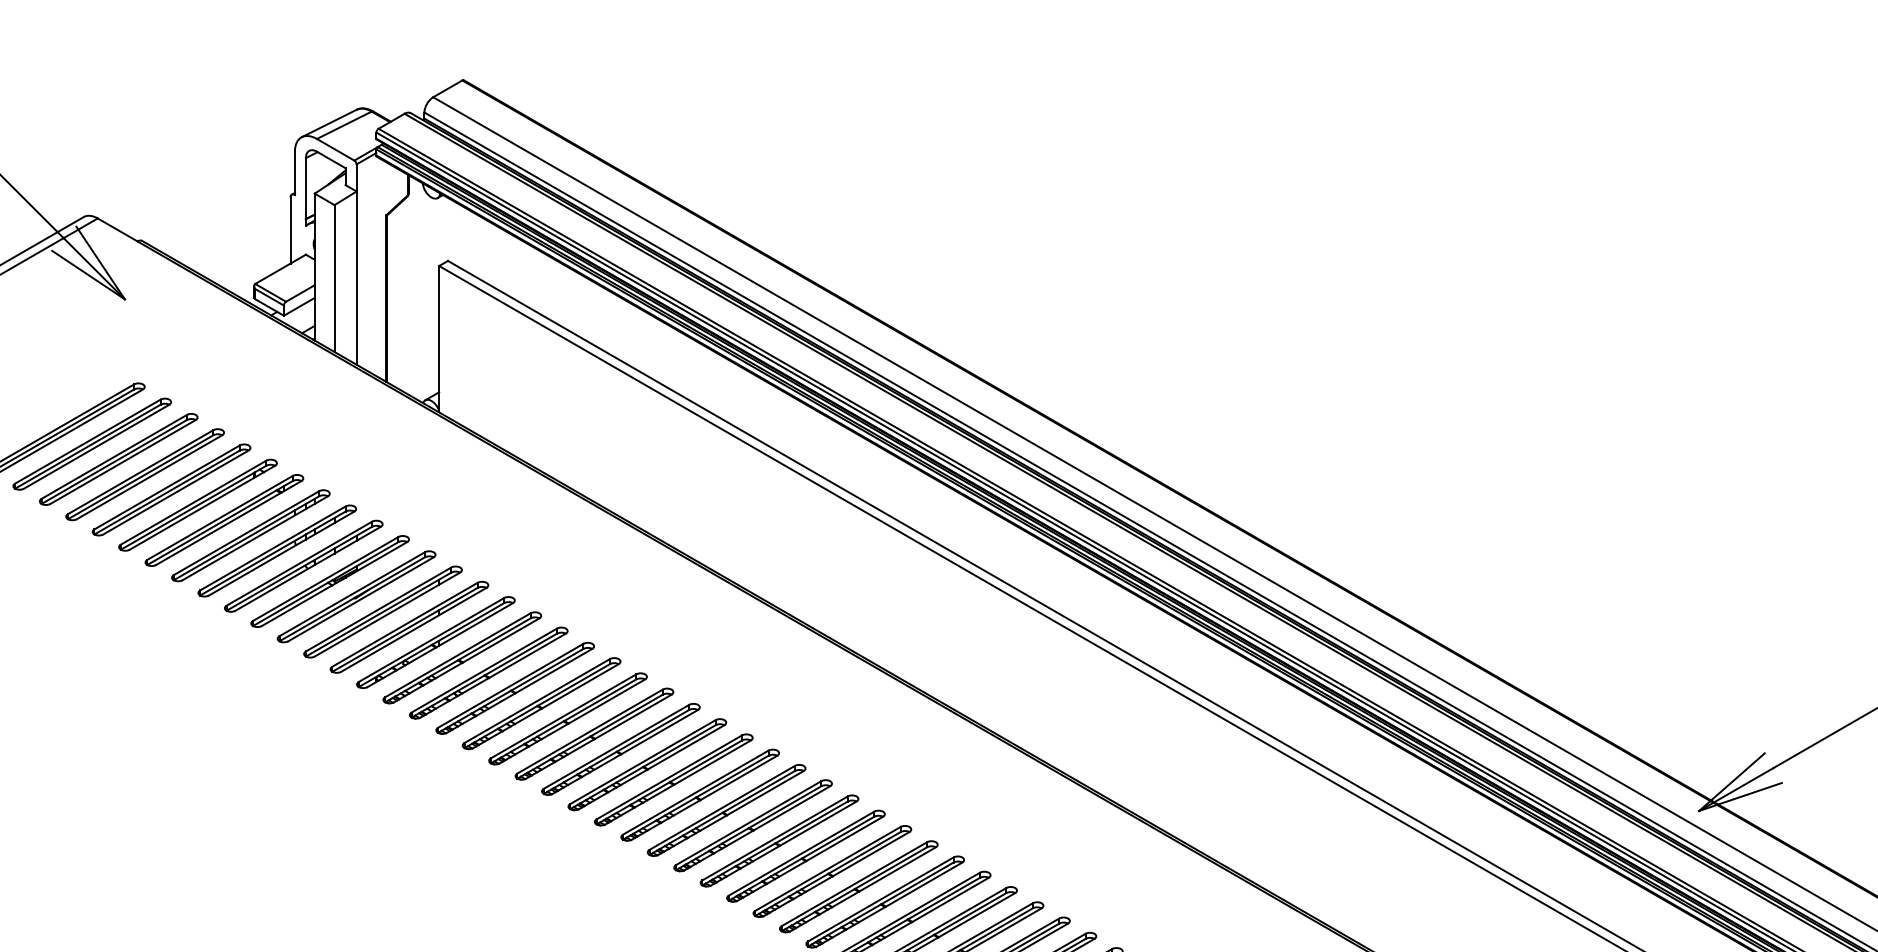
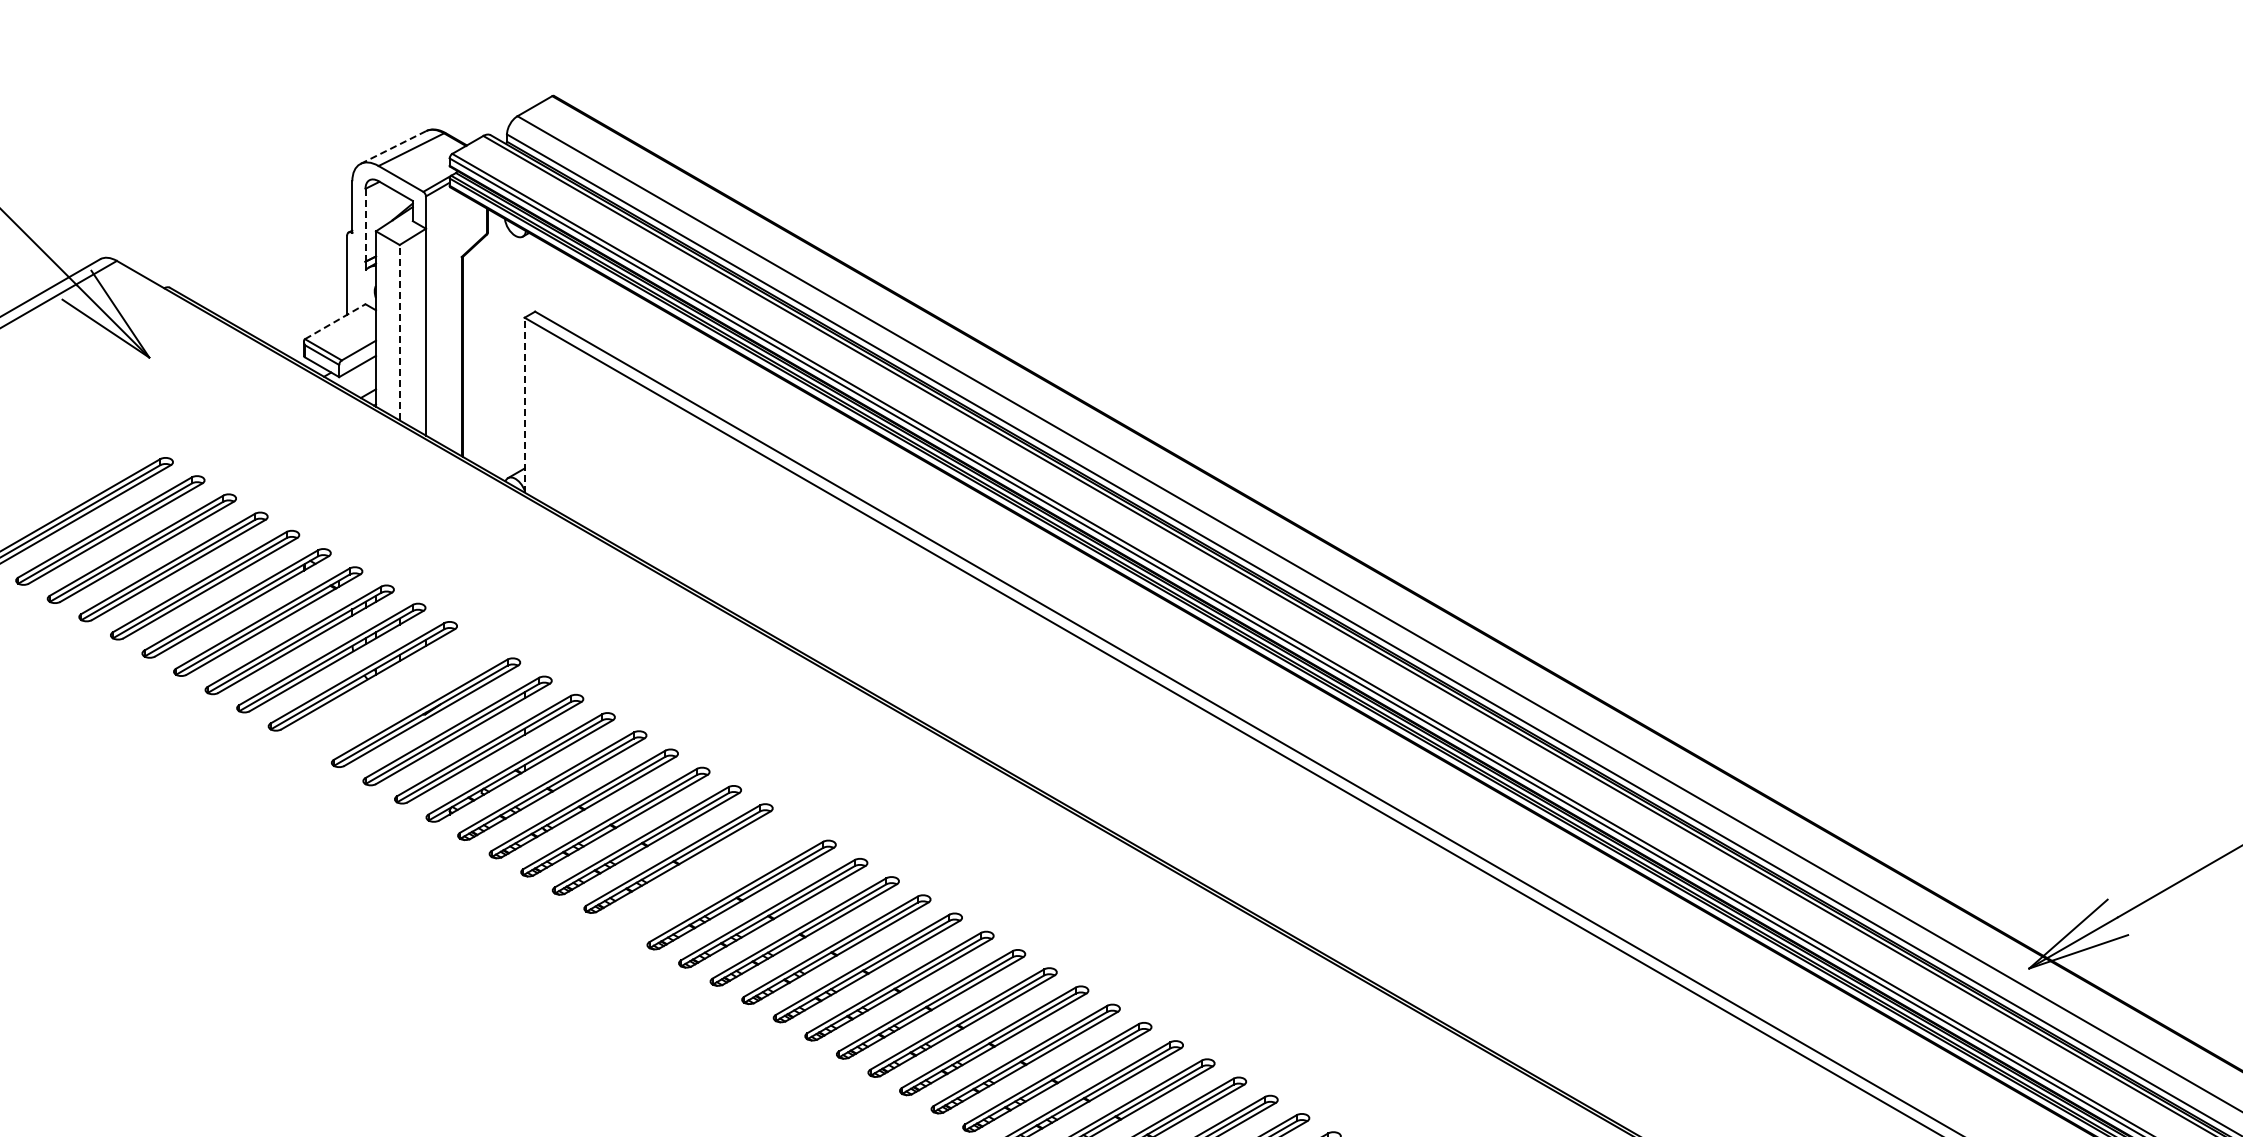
line: (329, 123) -> (393, 147), solid -> dashed
line: (305, 187) -> (365, 224), solid -> dashed
line: (280, 269) -> (335, 321), solid -> dashed
line: (334, 278) -> (399, 332), solid -> dashed
line: (439, 338) -> (524, 404), solid -> dashed
part: (330, 581) -> (394, 694), removed
part: (594, 733) -> (710, 876), removed

